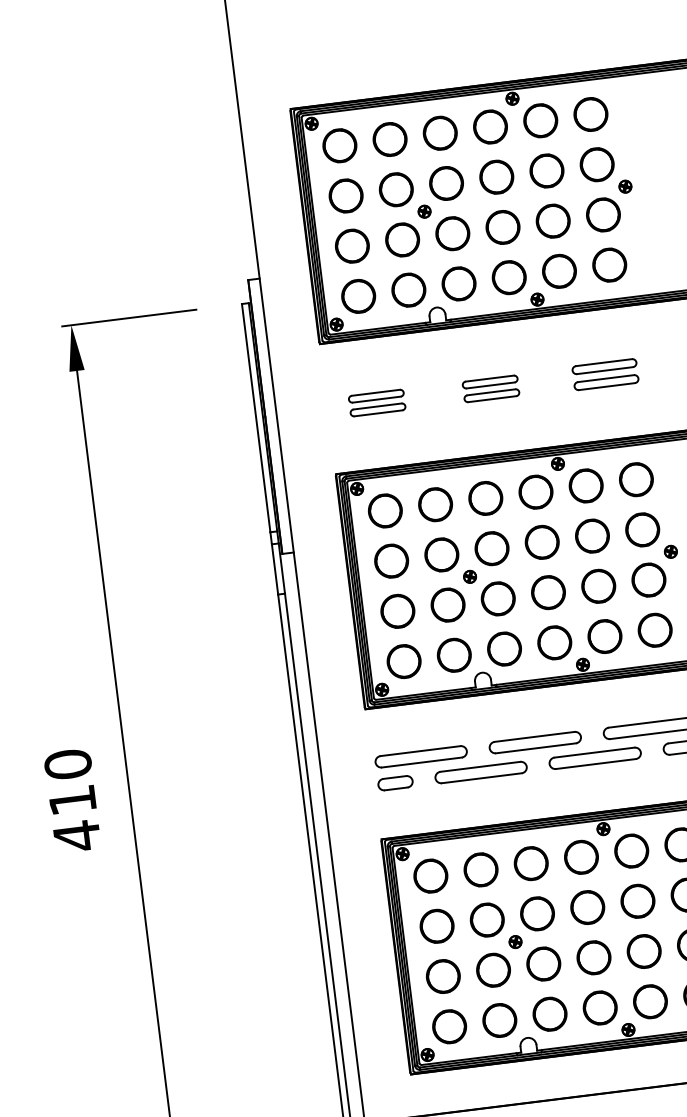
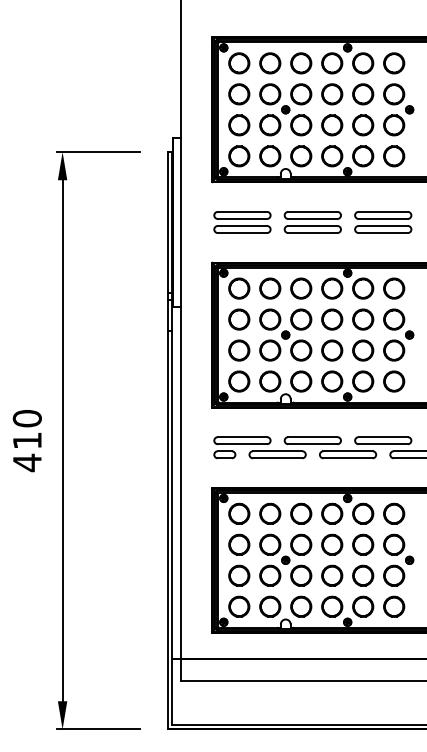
part: (605, 374) -> (383, 222), size x1.43
part: (490, 388) -> (312, 222), size x1.67
part: (377, 403) -> (242, 222), size x1.67

